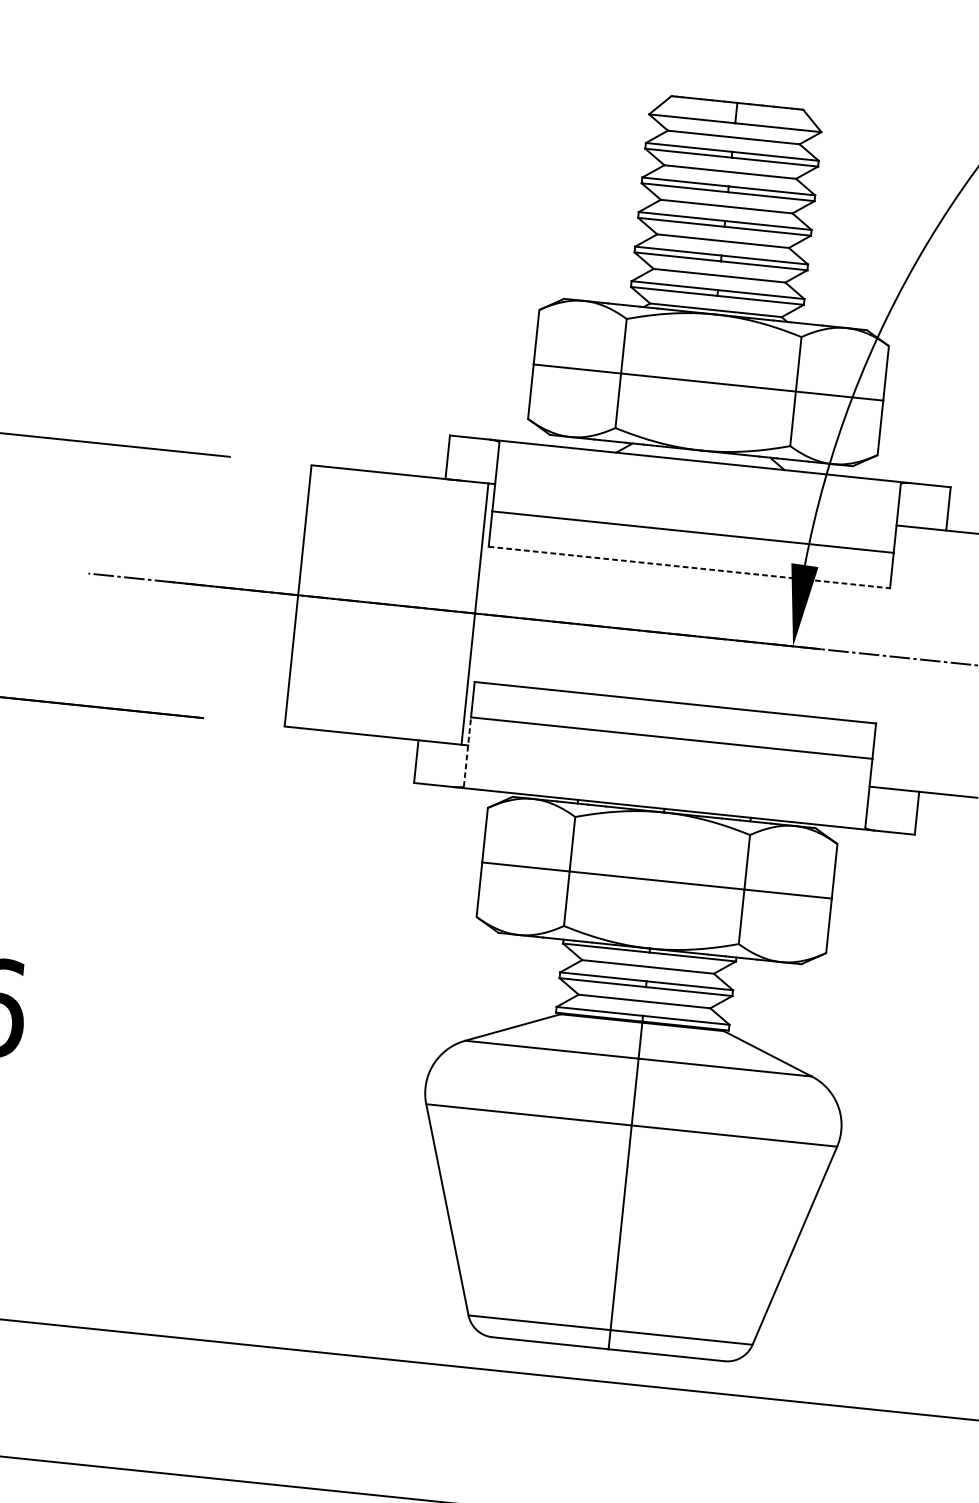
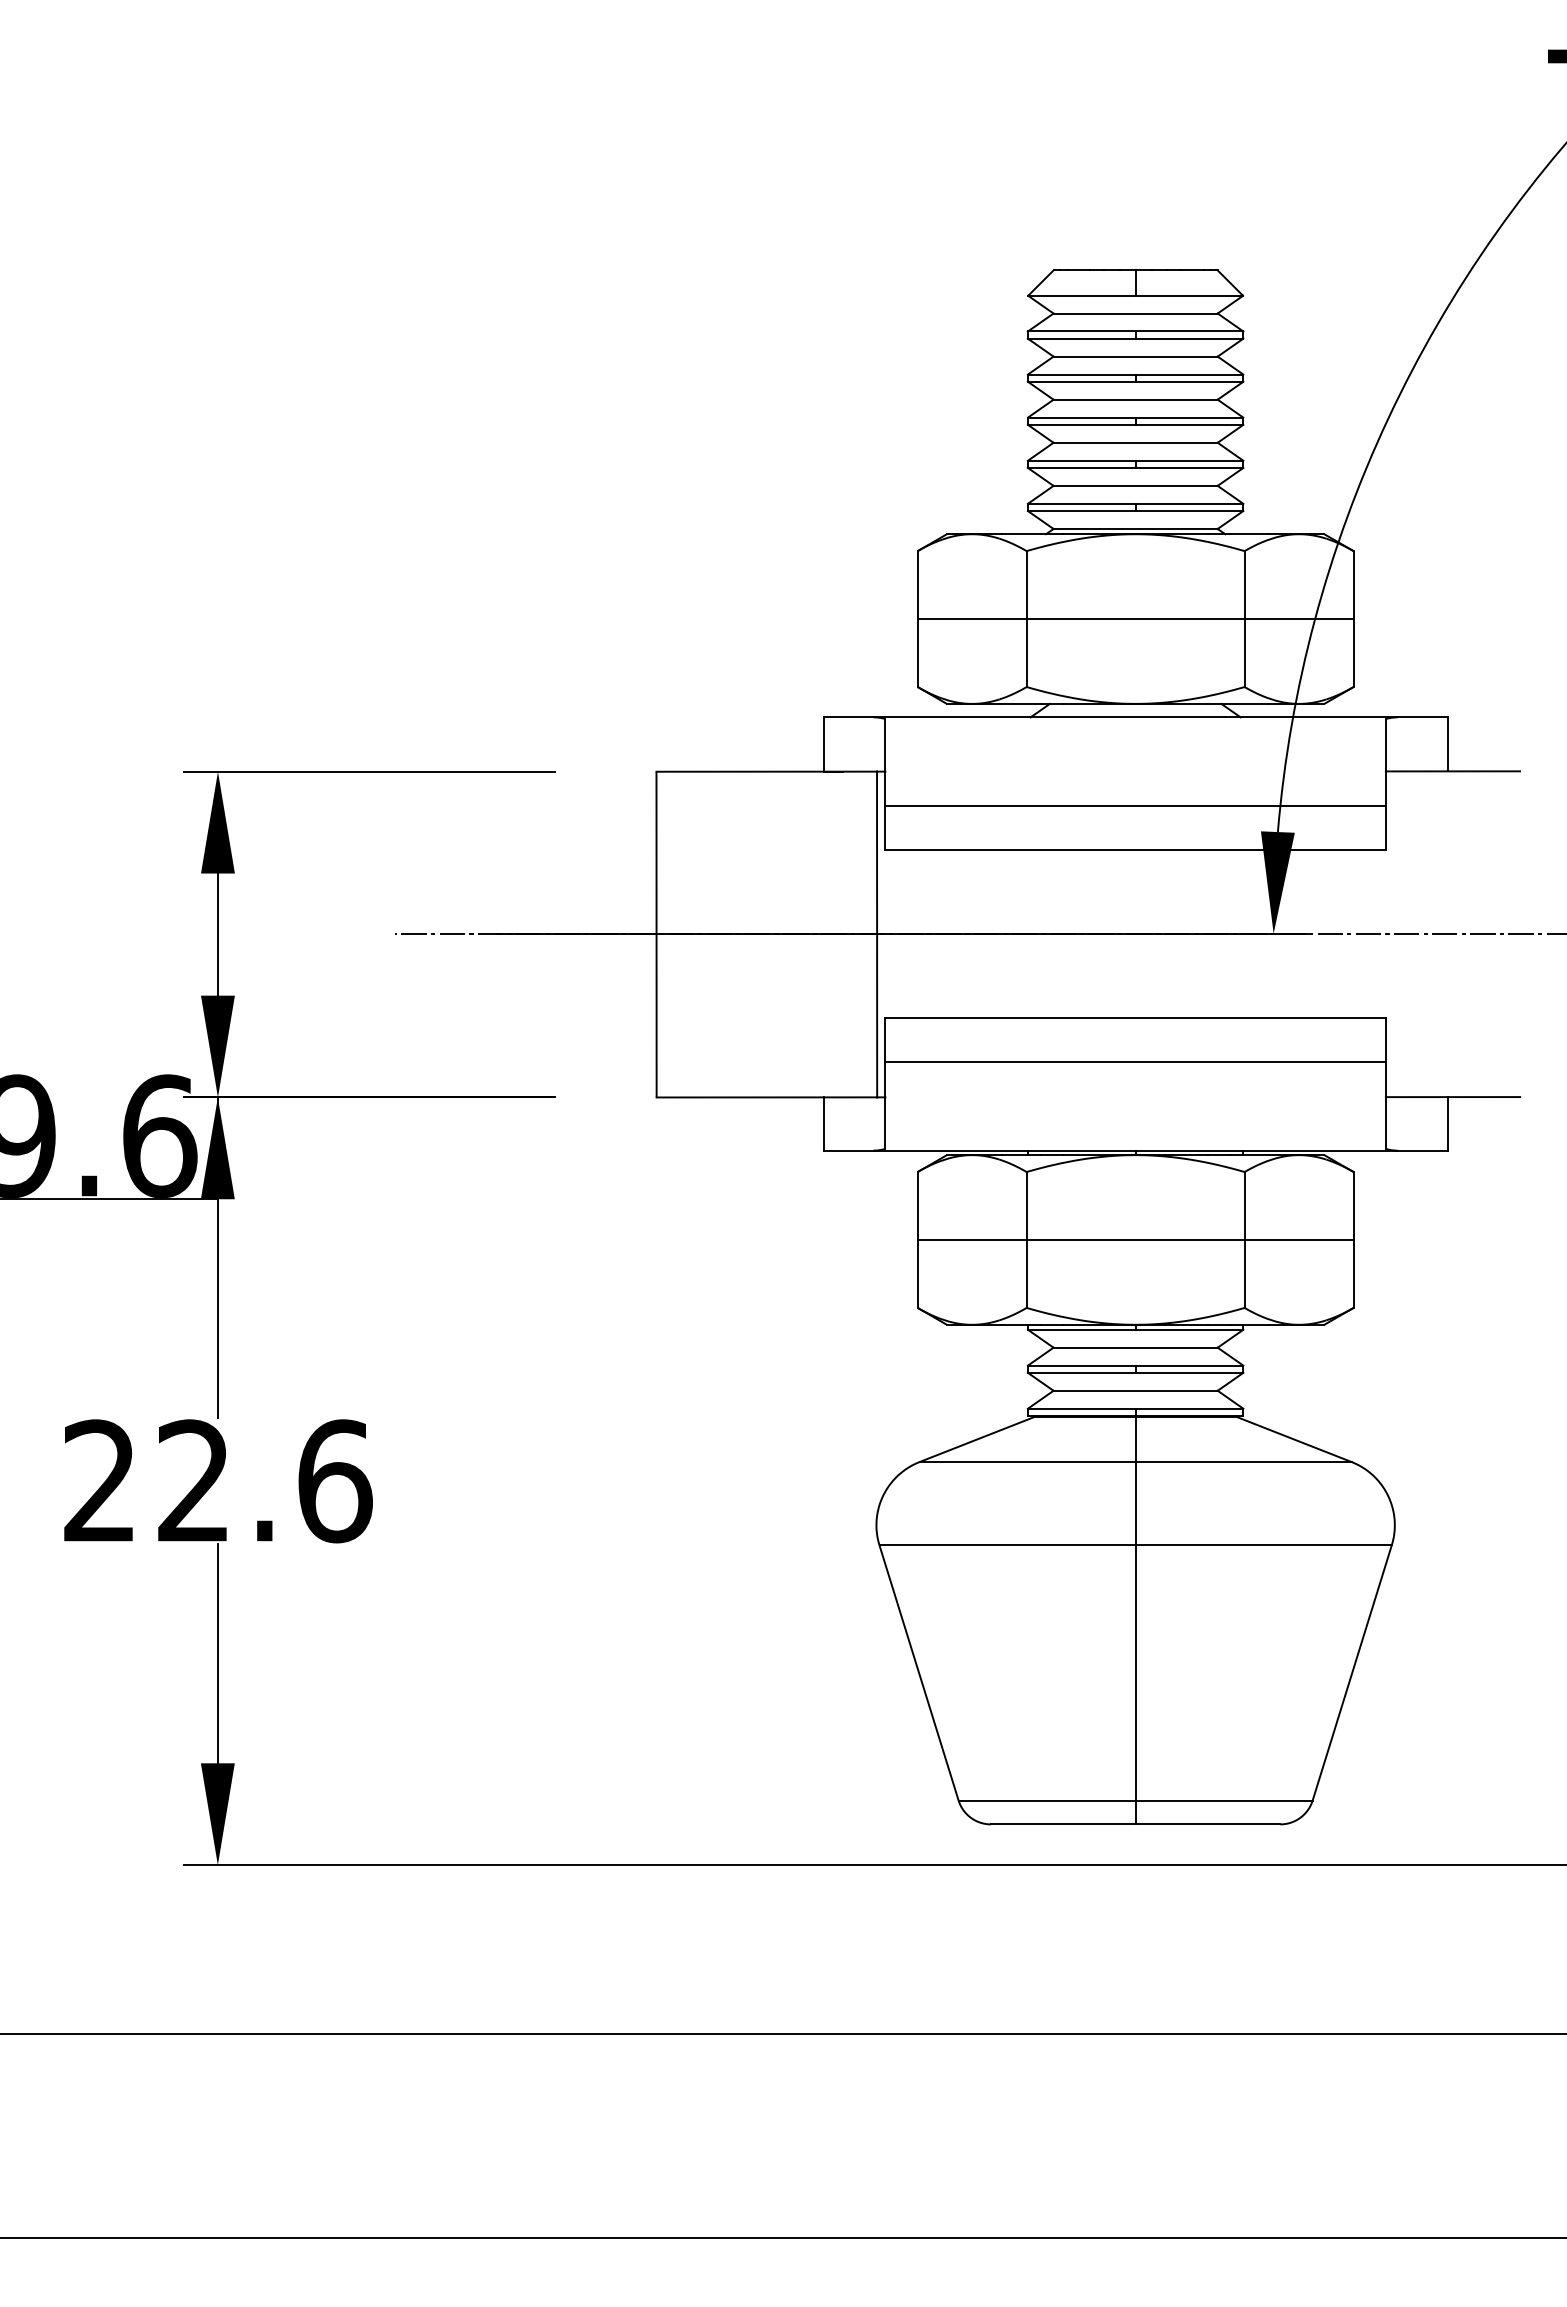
line: (690, 567) -> (1136, 849), dashed -> solid
line: (467, 751) -> (885, 1105), dashed -> solid

